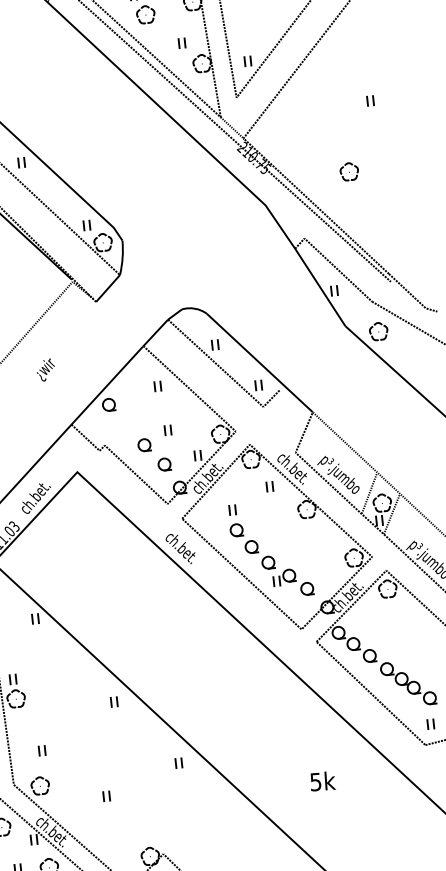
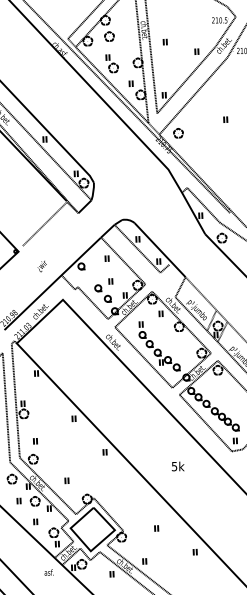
part: (349, 172) -> (178, 133), moved
text: (44, 370) -> (41, 266), moved
part: (105, 795) -> (66, 480), moved

